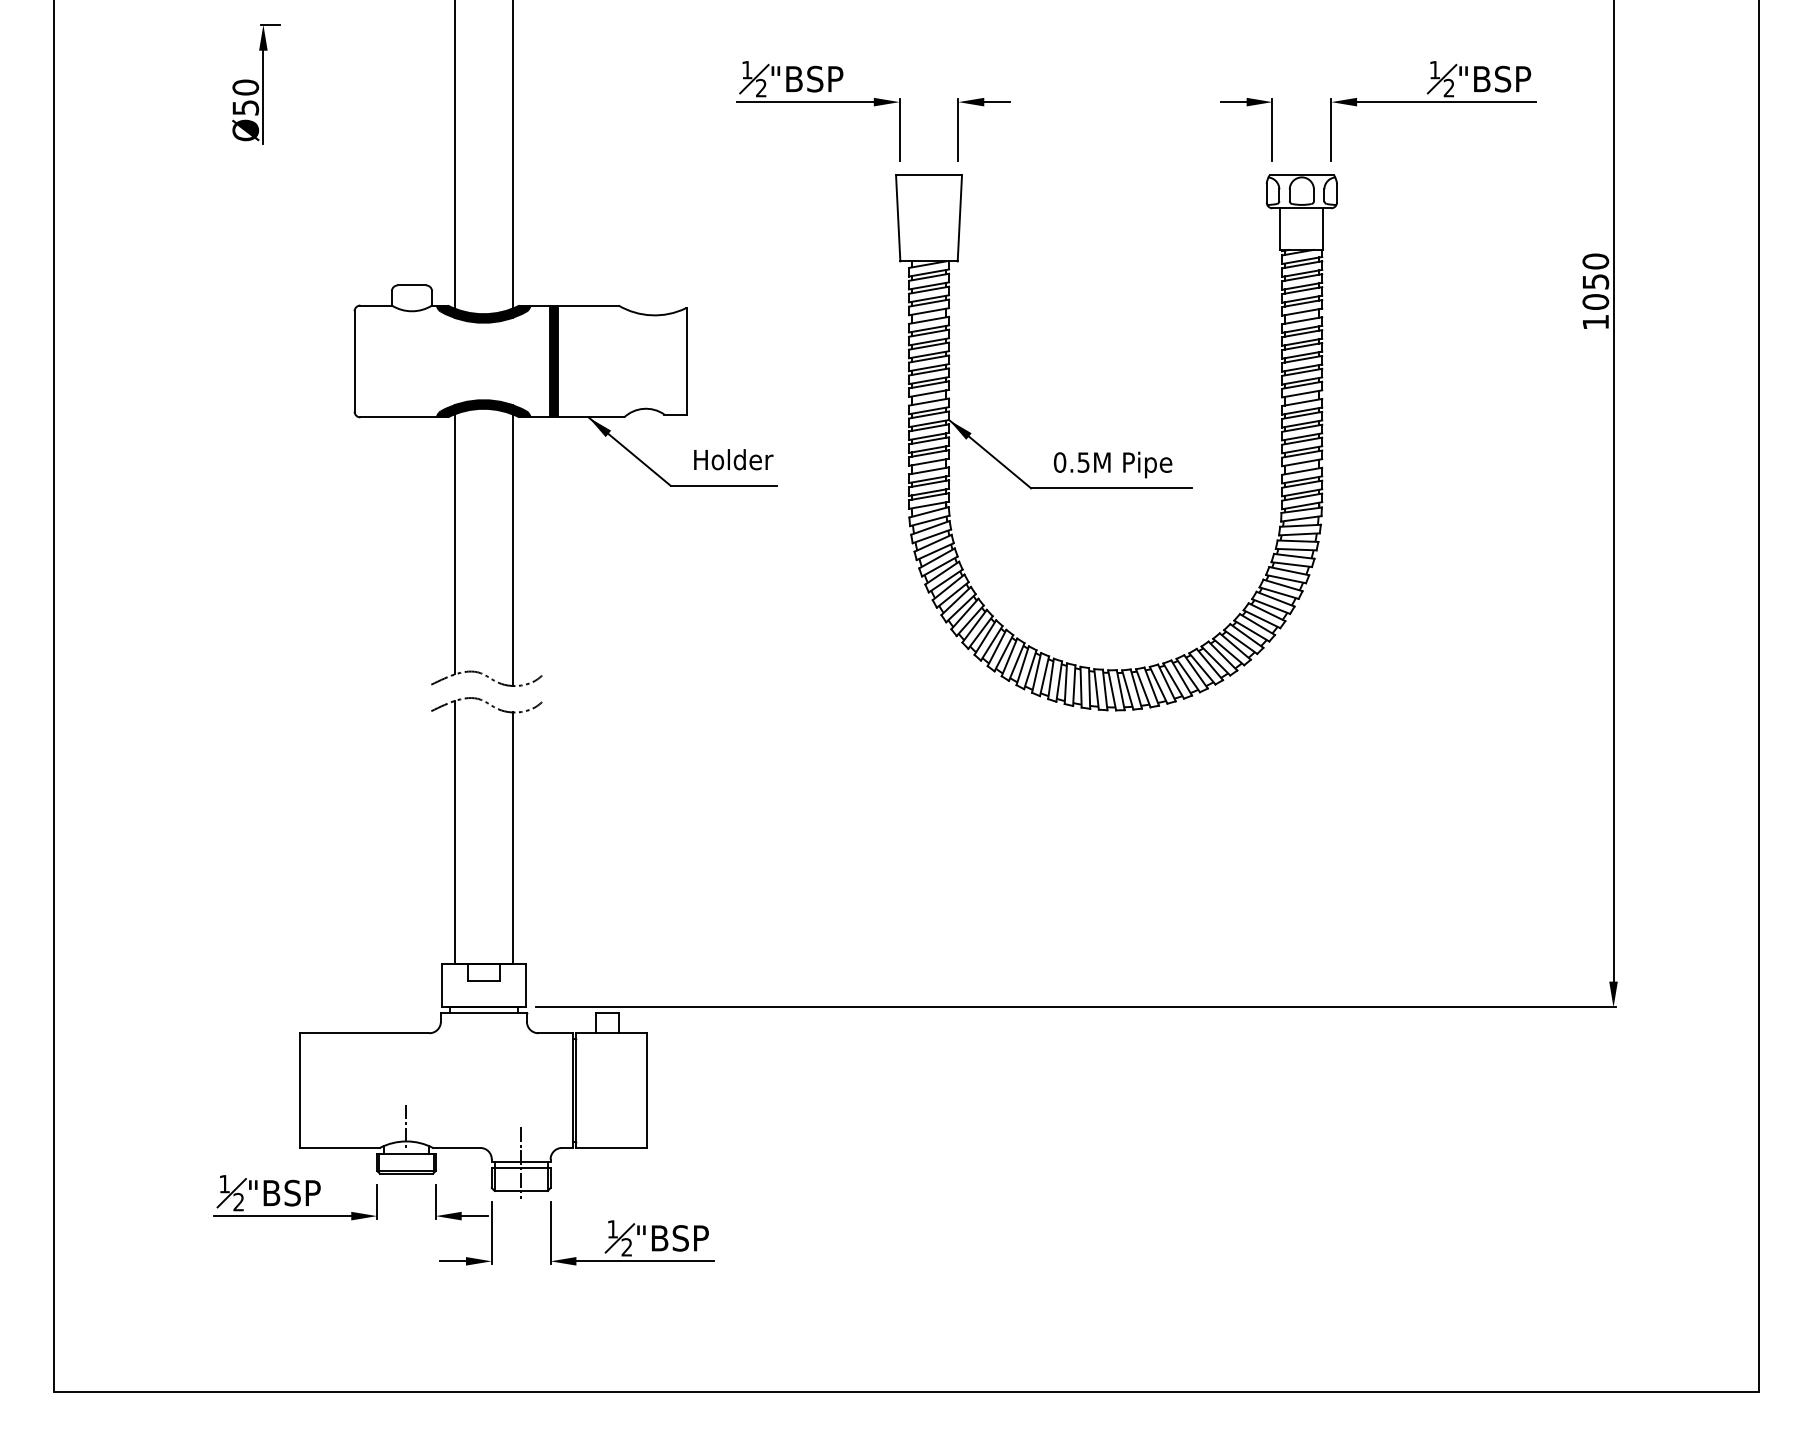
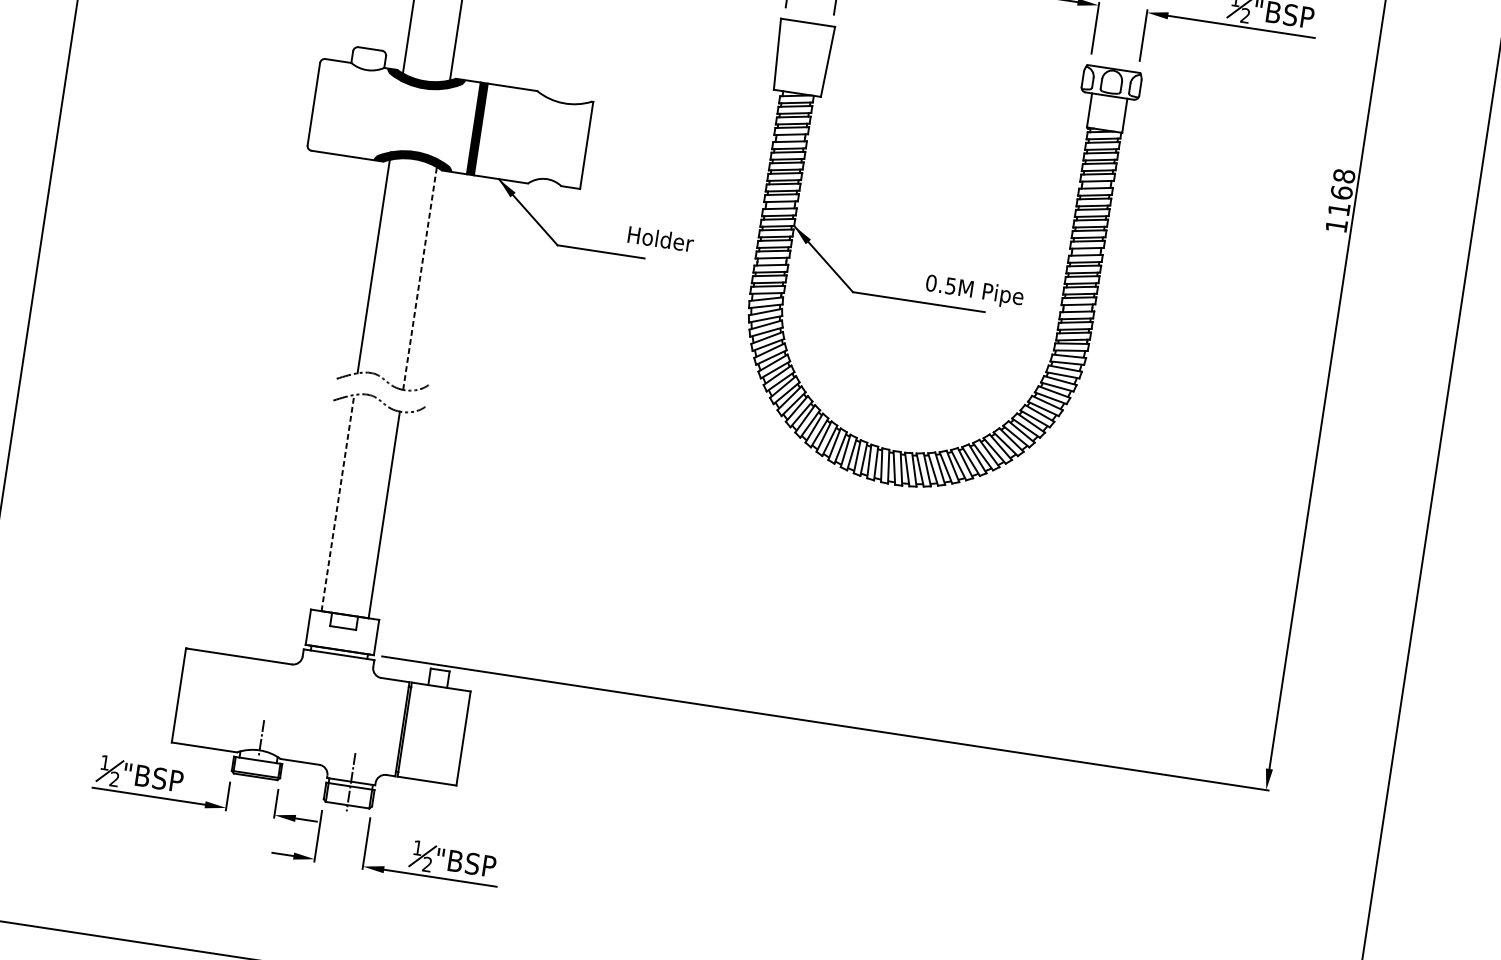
text: (1595, 281) -> (1341, 192), 1050 -> 1168
text: (733, 459) -> (660, 238), moved
text: (1113, 464) -> (975, 291), moved
line: (512, 545) -> (420, 274), solid -> dashed
line: (455, 832) -> (338, 503), solid -> dashed

